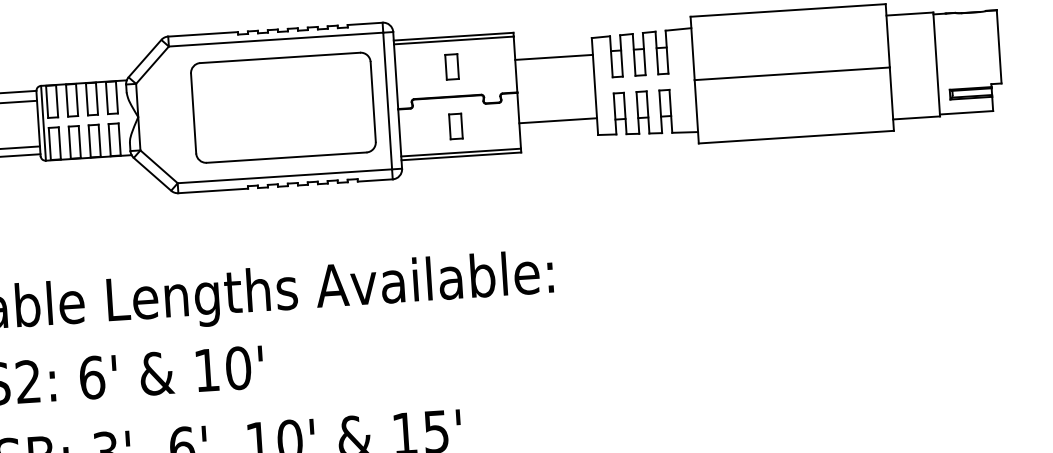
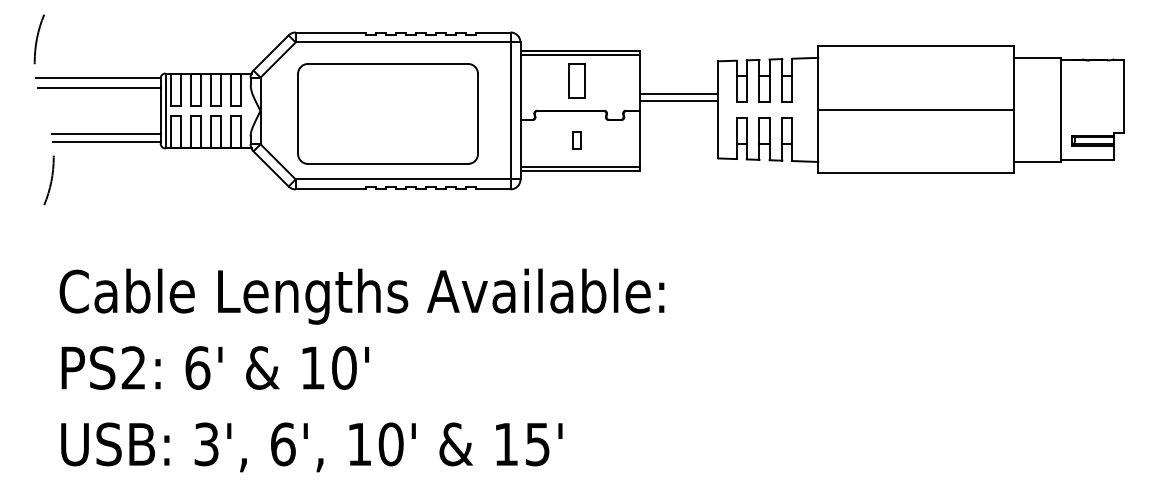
line: (554, 57) -> (679, 94), moved
part: (451, 67) -> (576, 81), size x1.4
part: (282, 107) -> (387, 113), moved
line: (558, 120) -> (679, 100), moved
part: (455, 126) -> (576, 140), size x0.7

